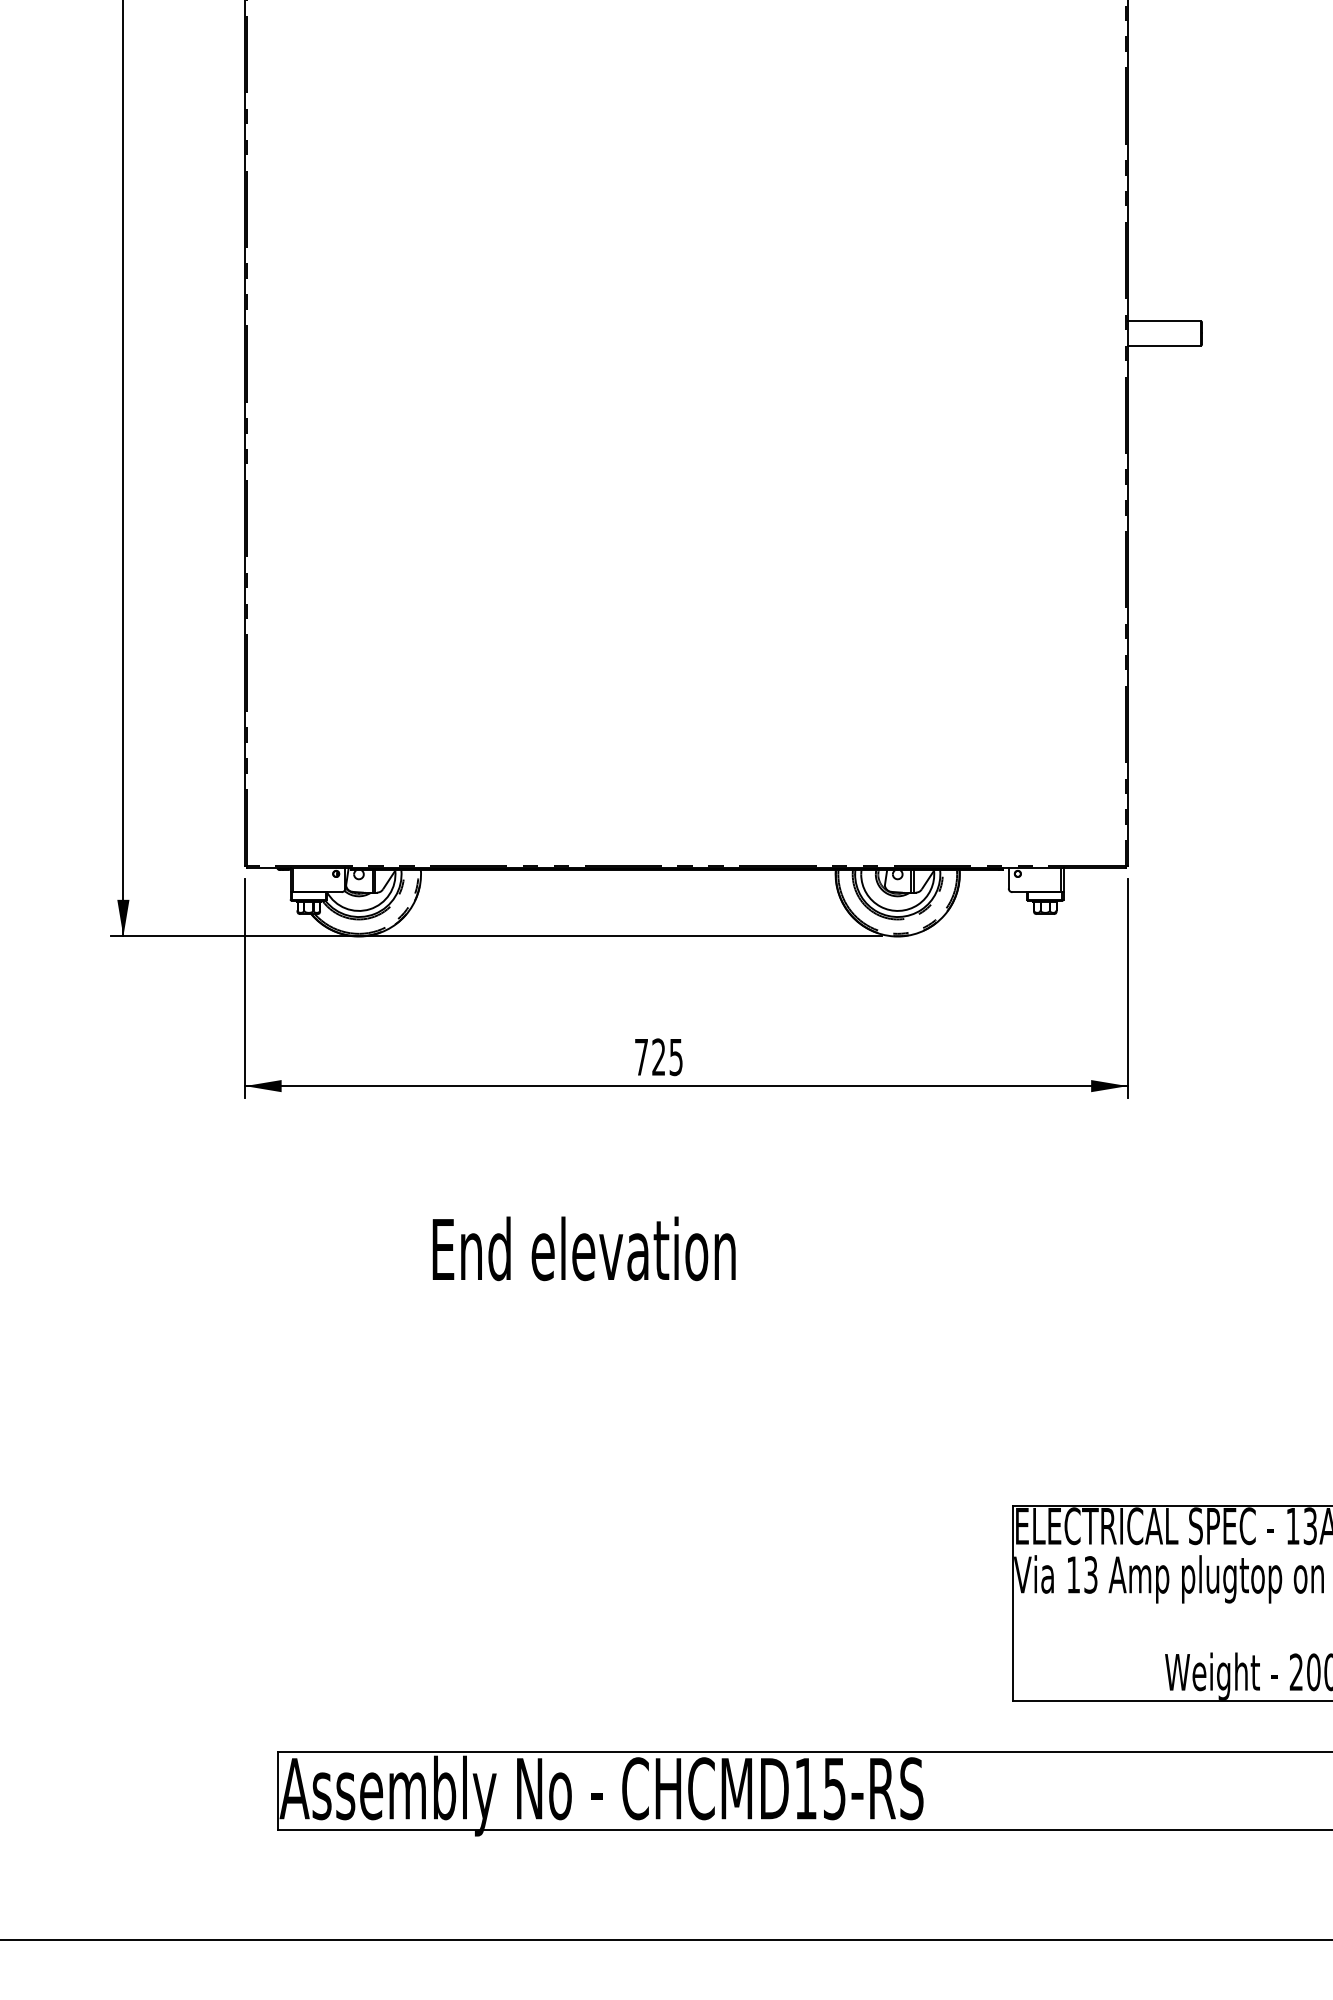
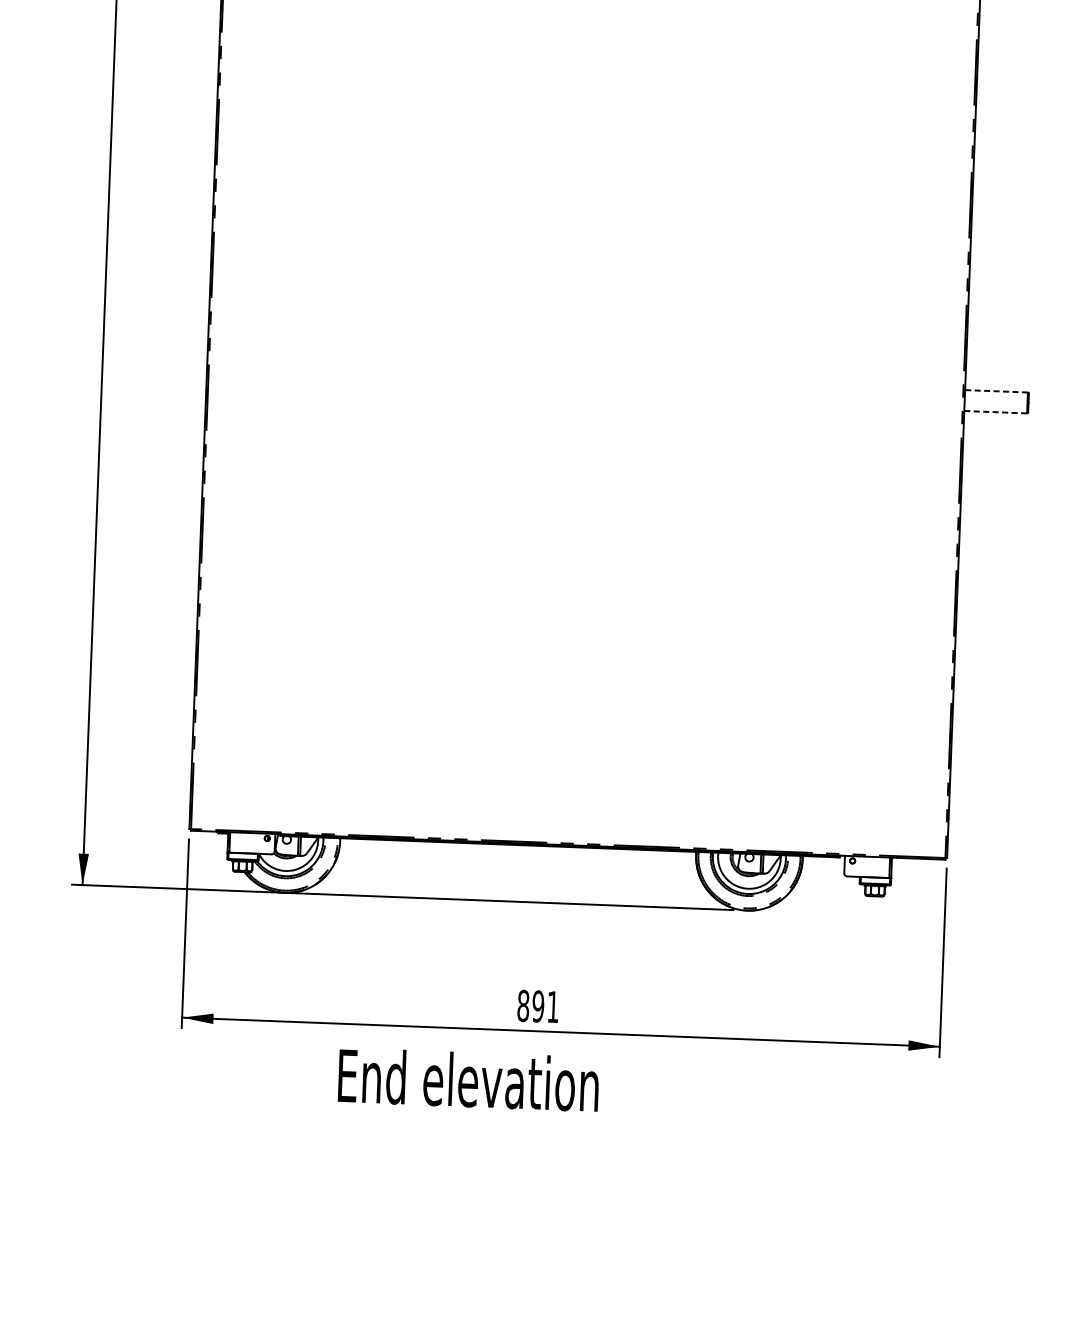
line: (1164, 321) -> (996, 391), solid -> dashed
line: (1164, 345) -> (995, 412), solid -> dashed
text: (658, 1057) -> (538, 1006), 725 -> 891
text: (583, 1248) -> (468, 1079), moved

